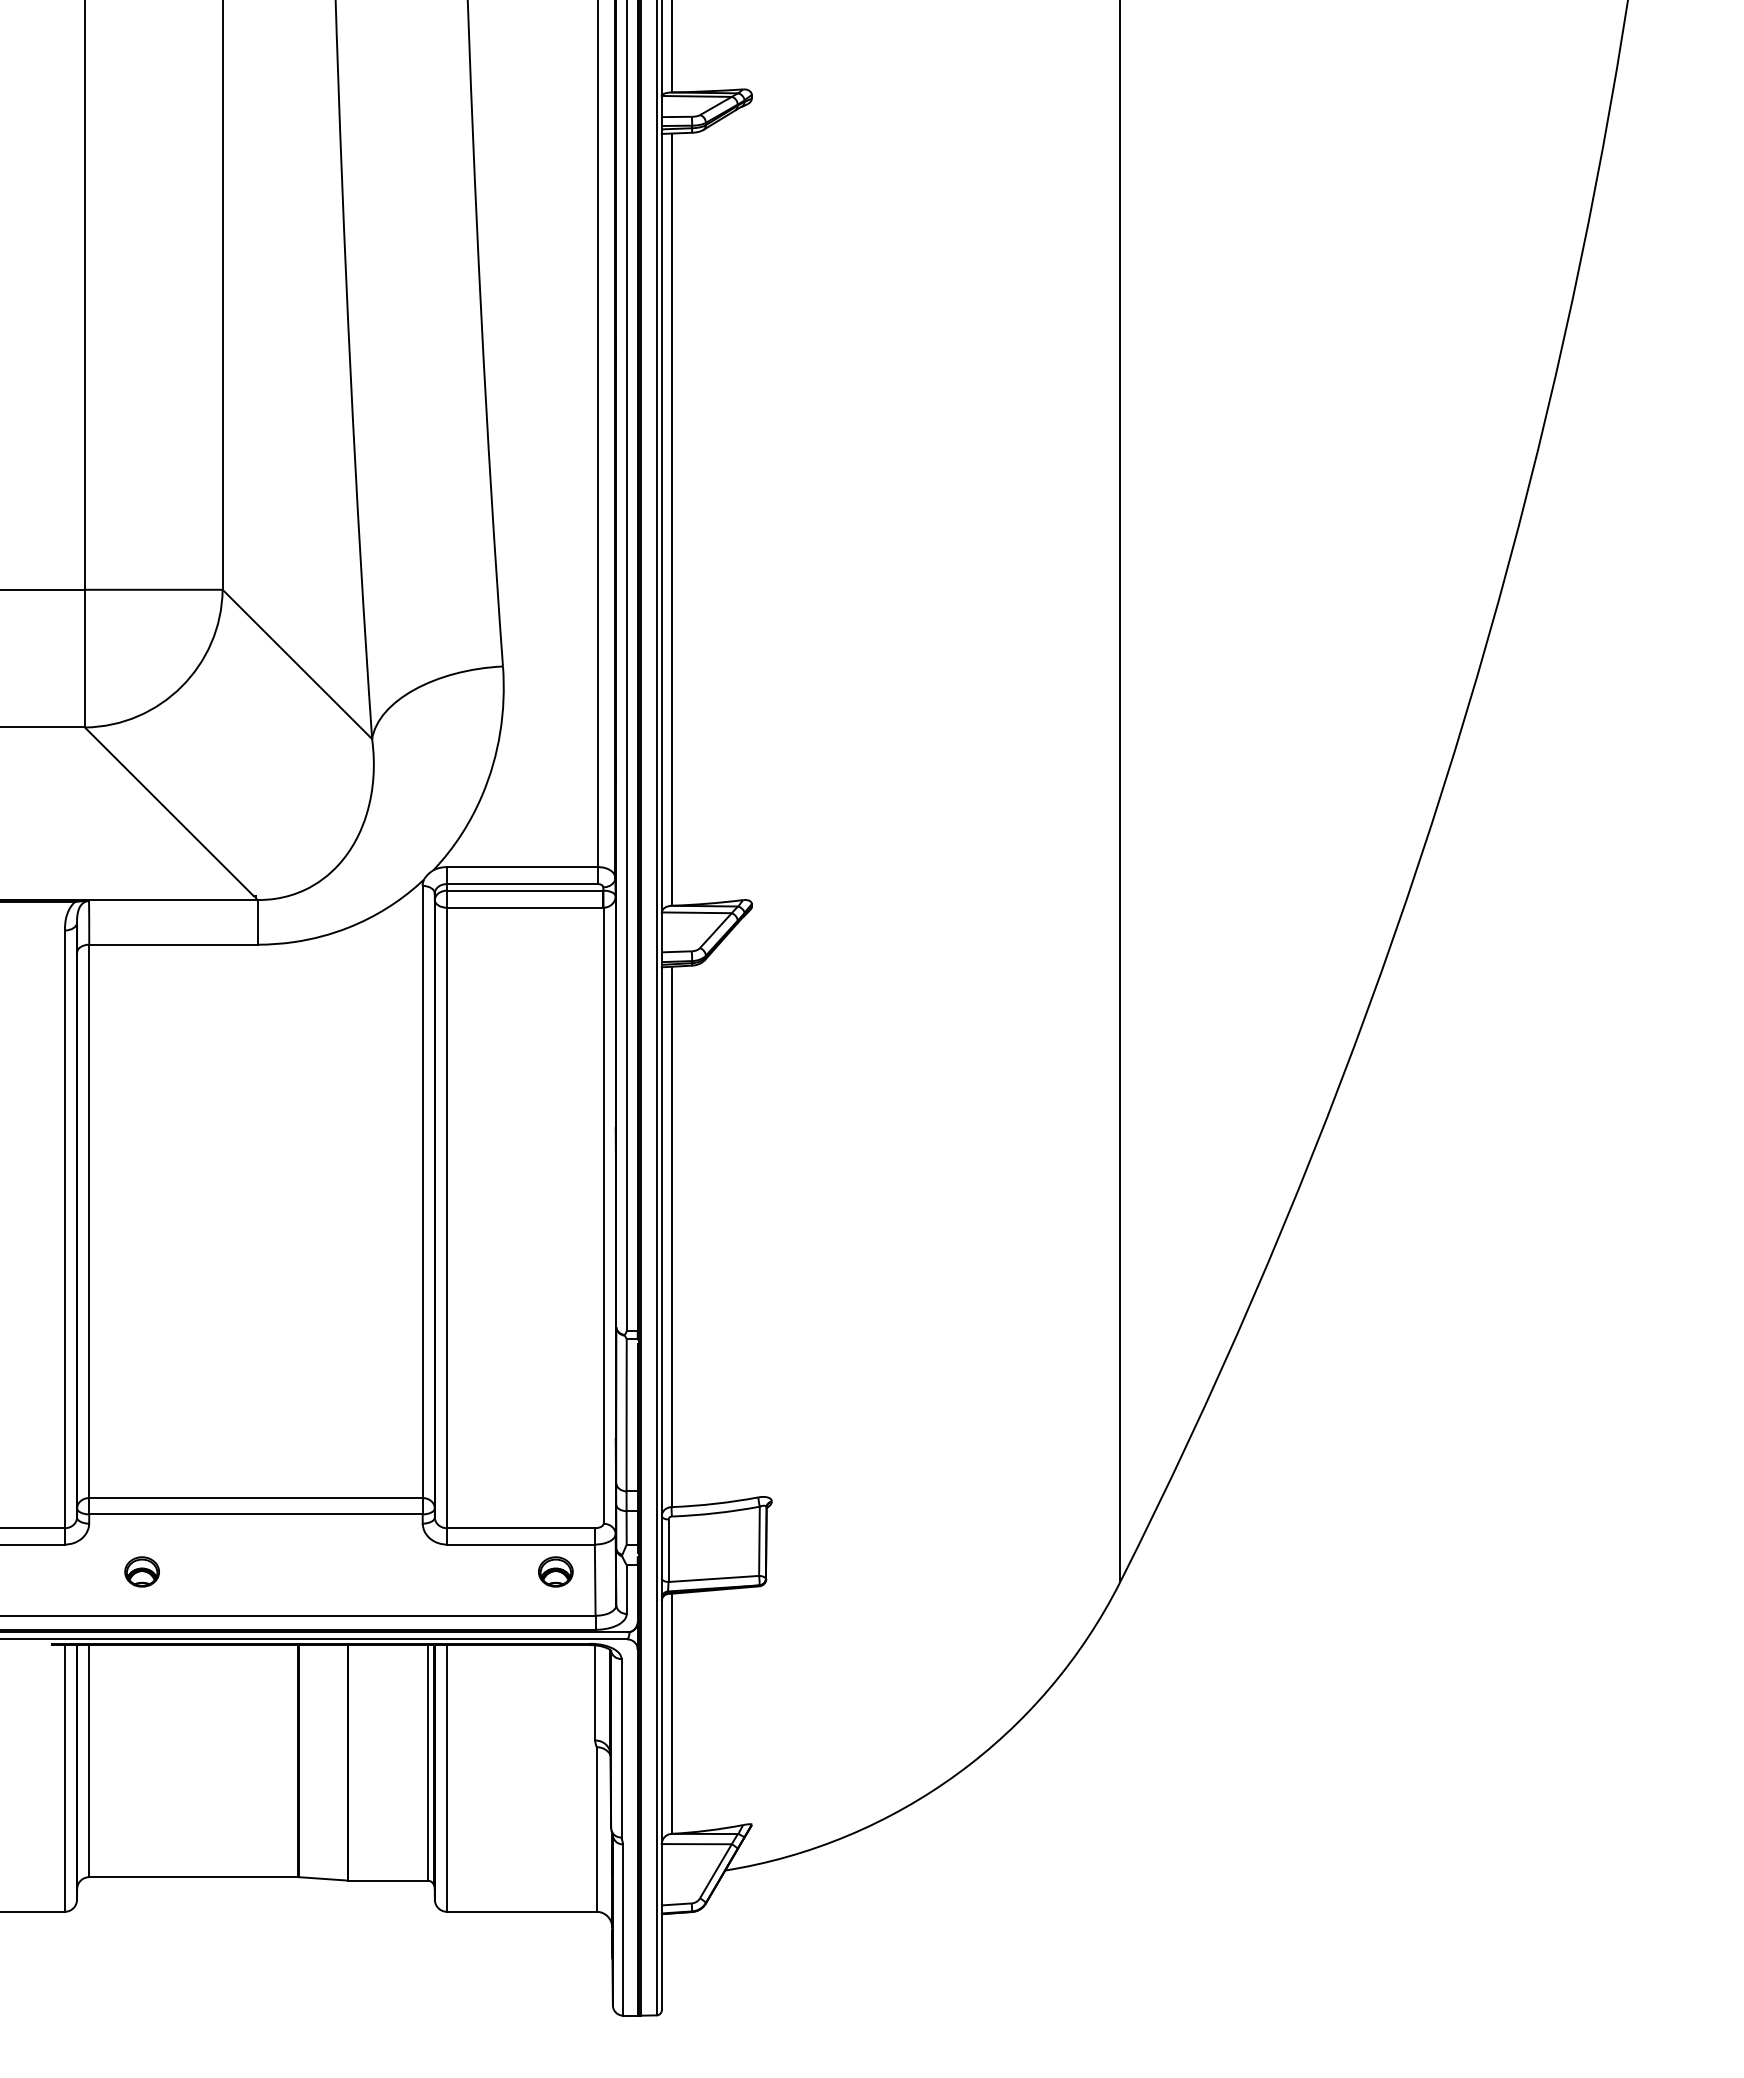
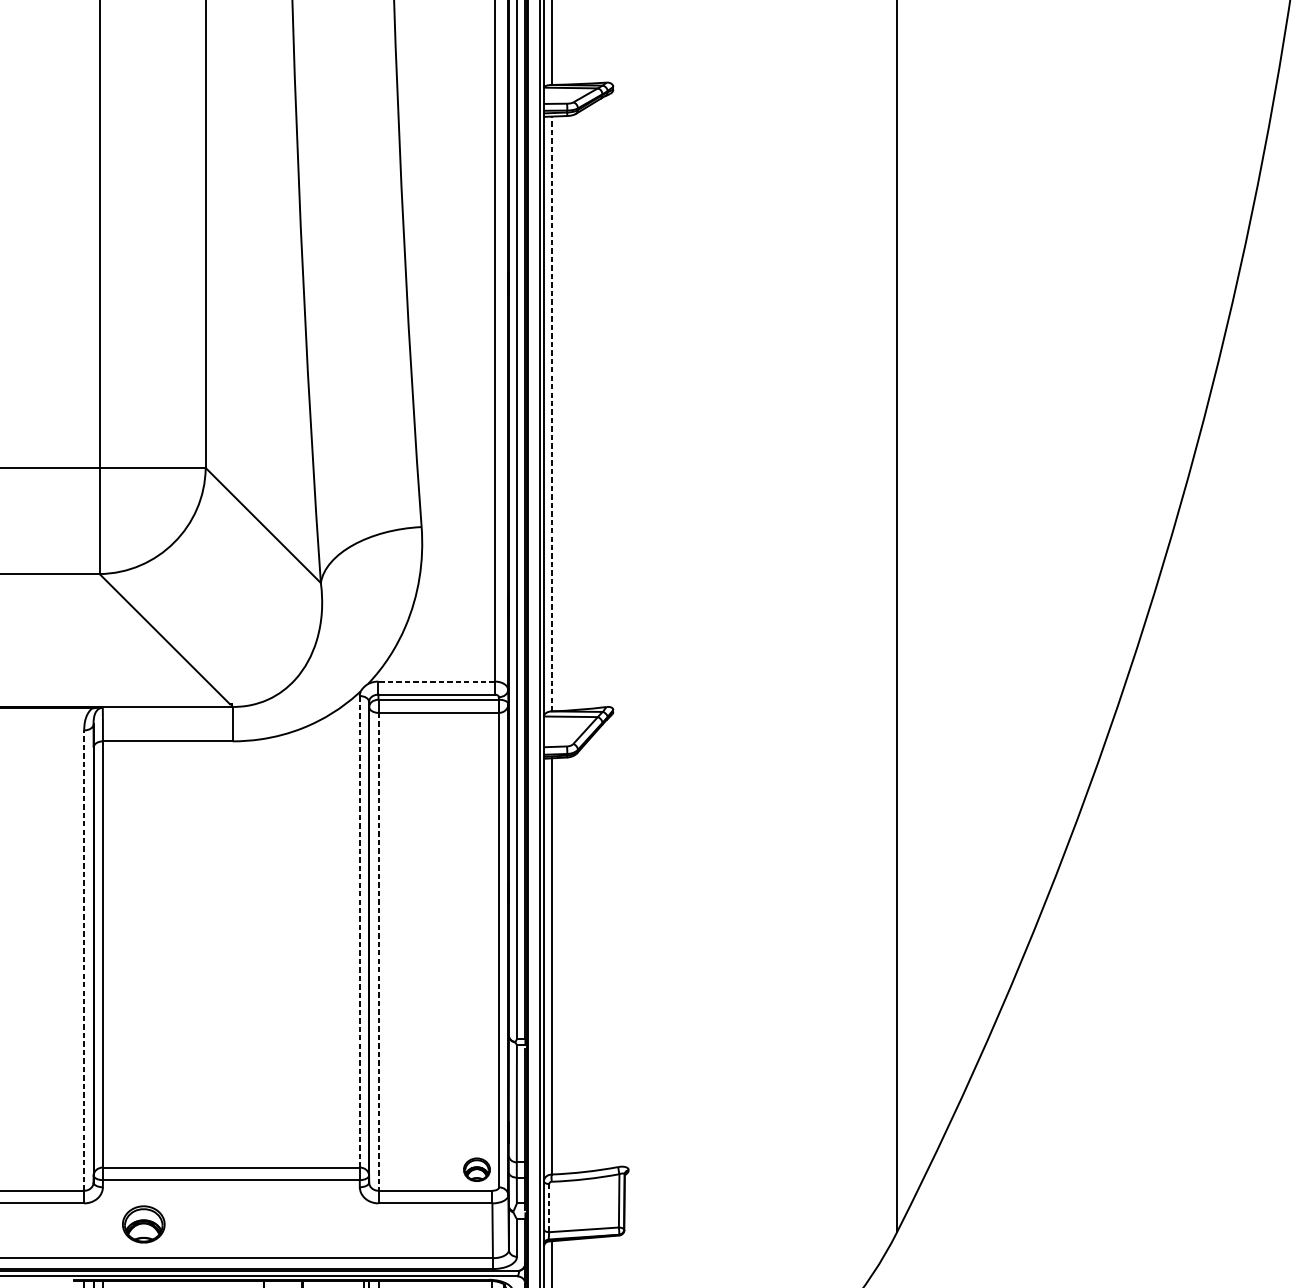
line: (671, 519) -> (551, 413), solid -> dashed
line: (522, 867) -> (436, 681), solid -> dashed
line: (422, 1191) -> (359, 931), solid -> dashed
line: (446, 1218) -> (378, 952), solid -> dashed
line: (64, 1229) -> (83, 960), solid -> dashed
line: (668, 1551) -> (549, 1208), solid -> dashed
part: (141, 1571) -> (143, 1224), size x1.6
part: (555, 1571) -> (476, 1169), moved

